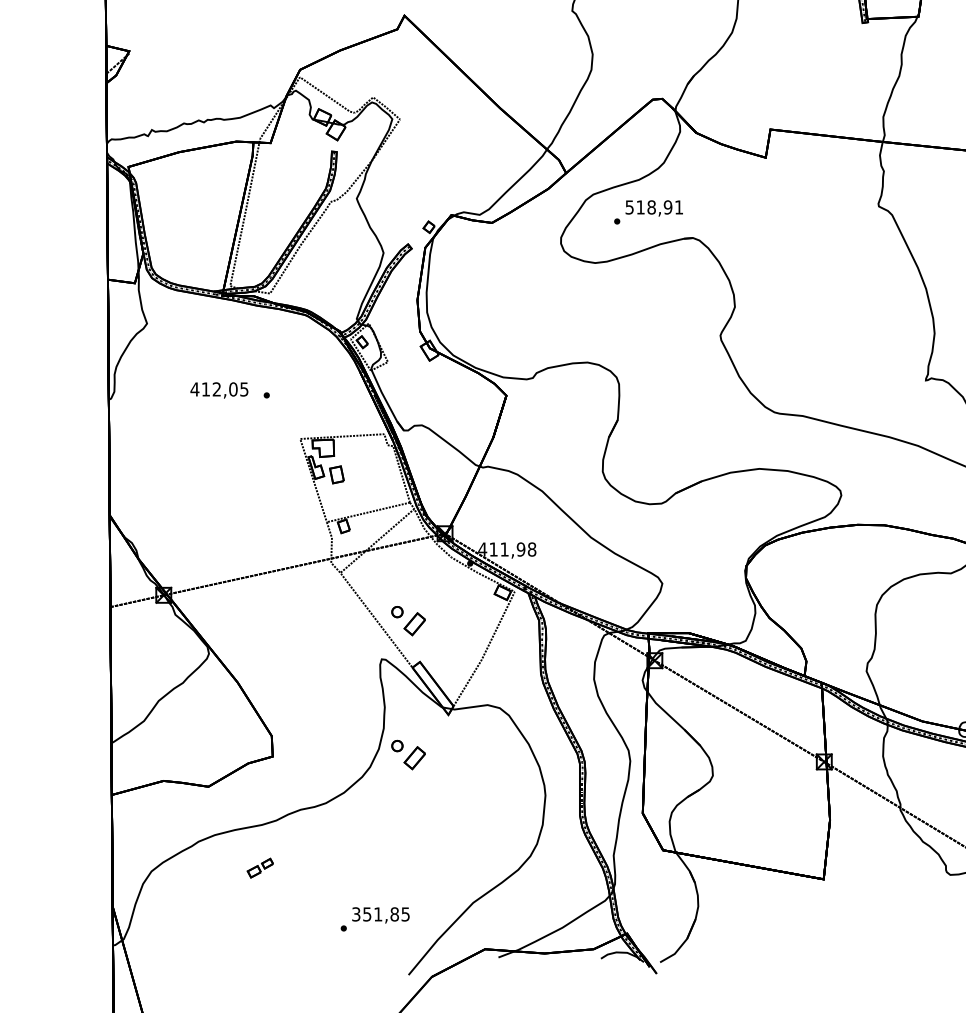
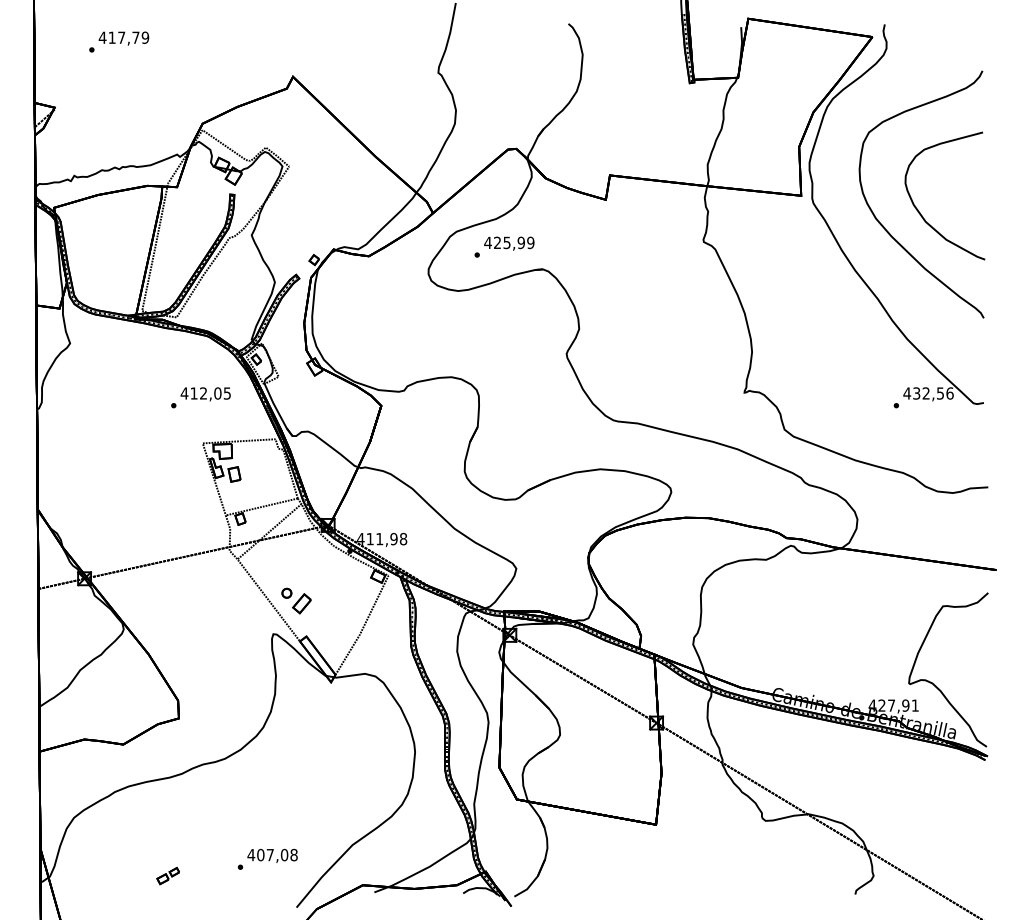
text: (654, 206) -> (509, 242), 518,91 -> 425,99
text: (219, 390) -> (205, 394), moved
part: (408, 754) -> (296, 716), removed
part: (259, 867) -> (167, 875), moved
text: (380, 913) -> (272, 854), 351,85 -> 407,08

